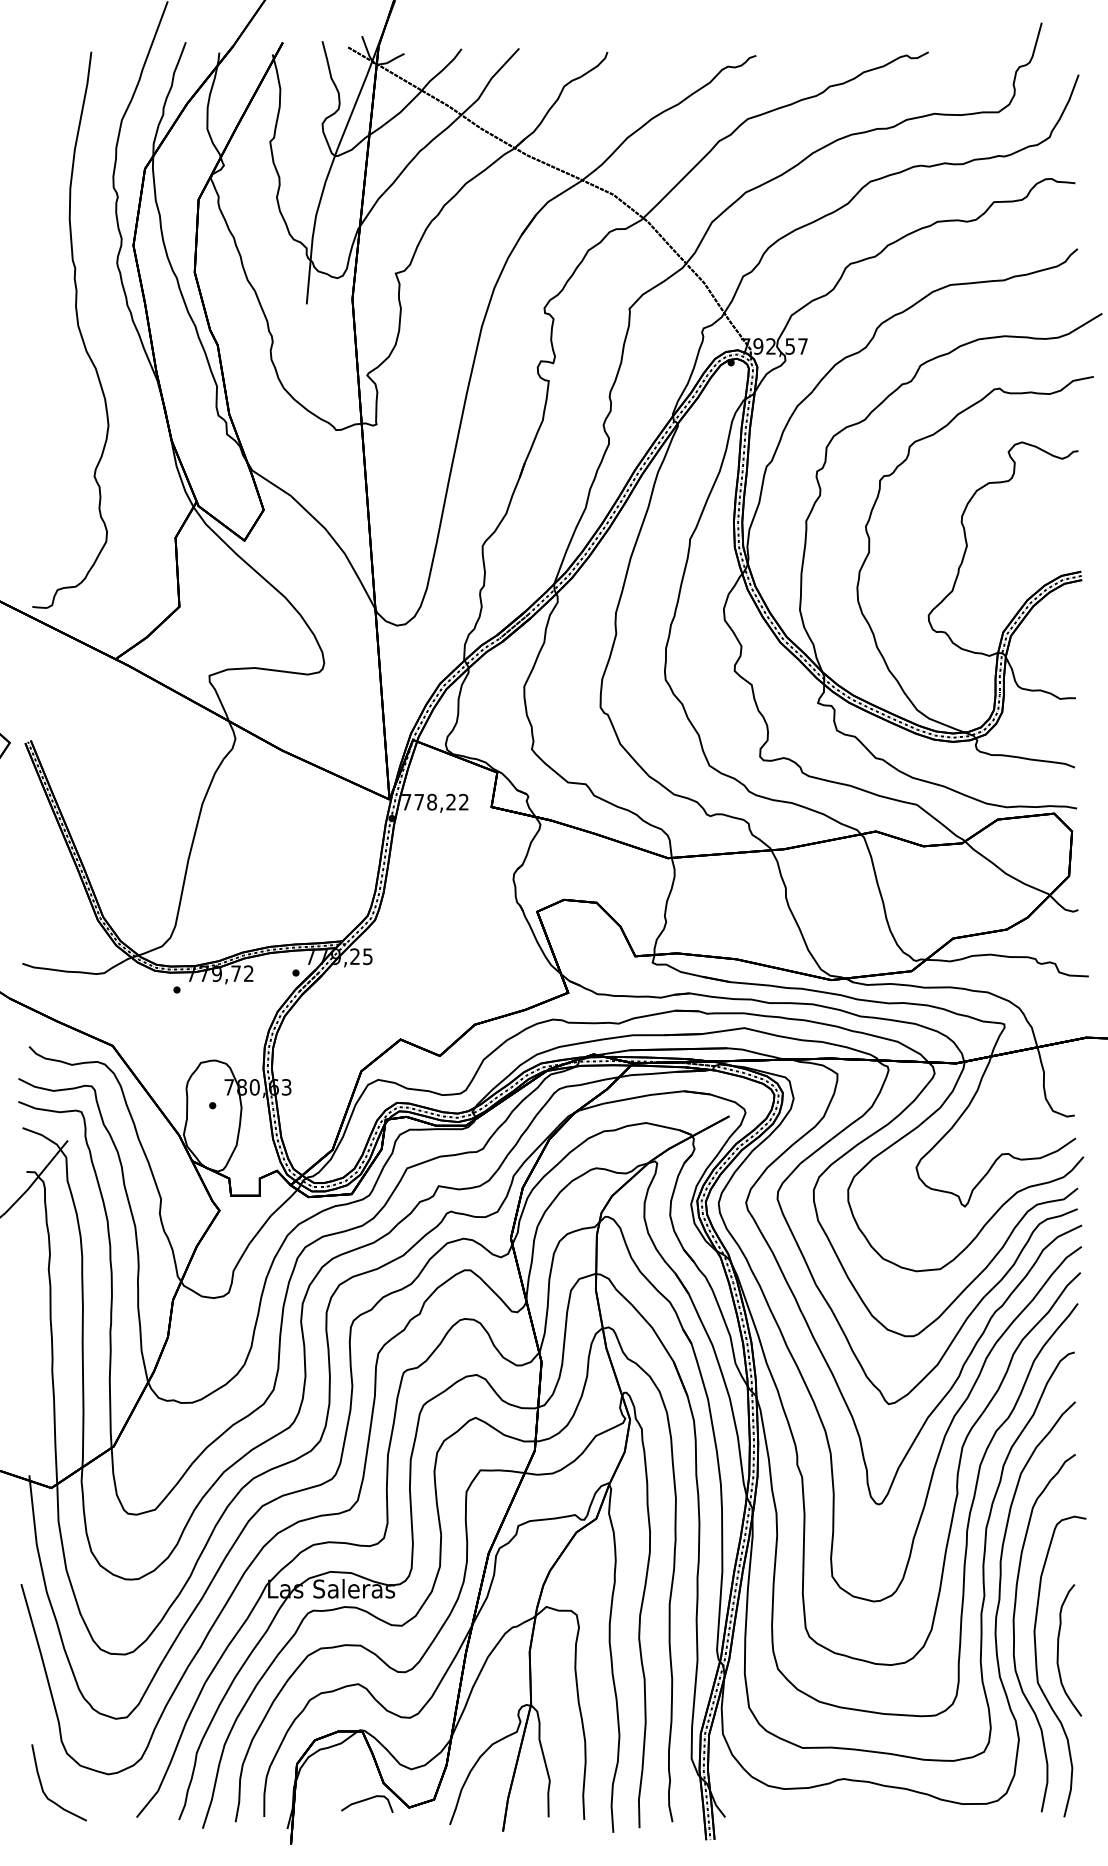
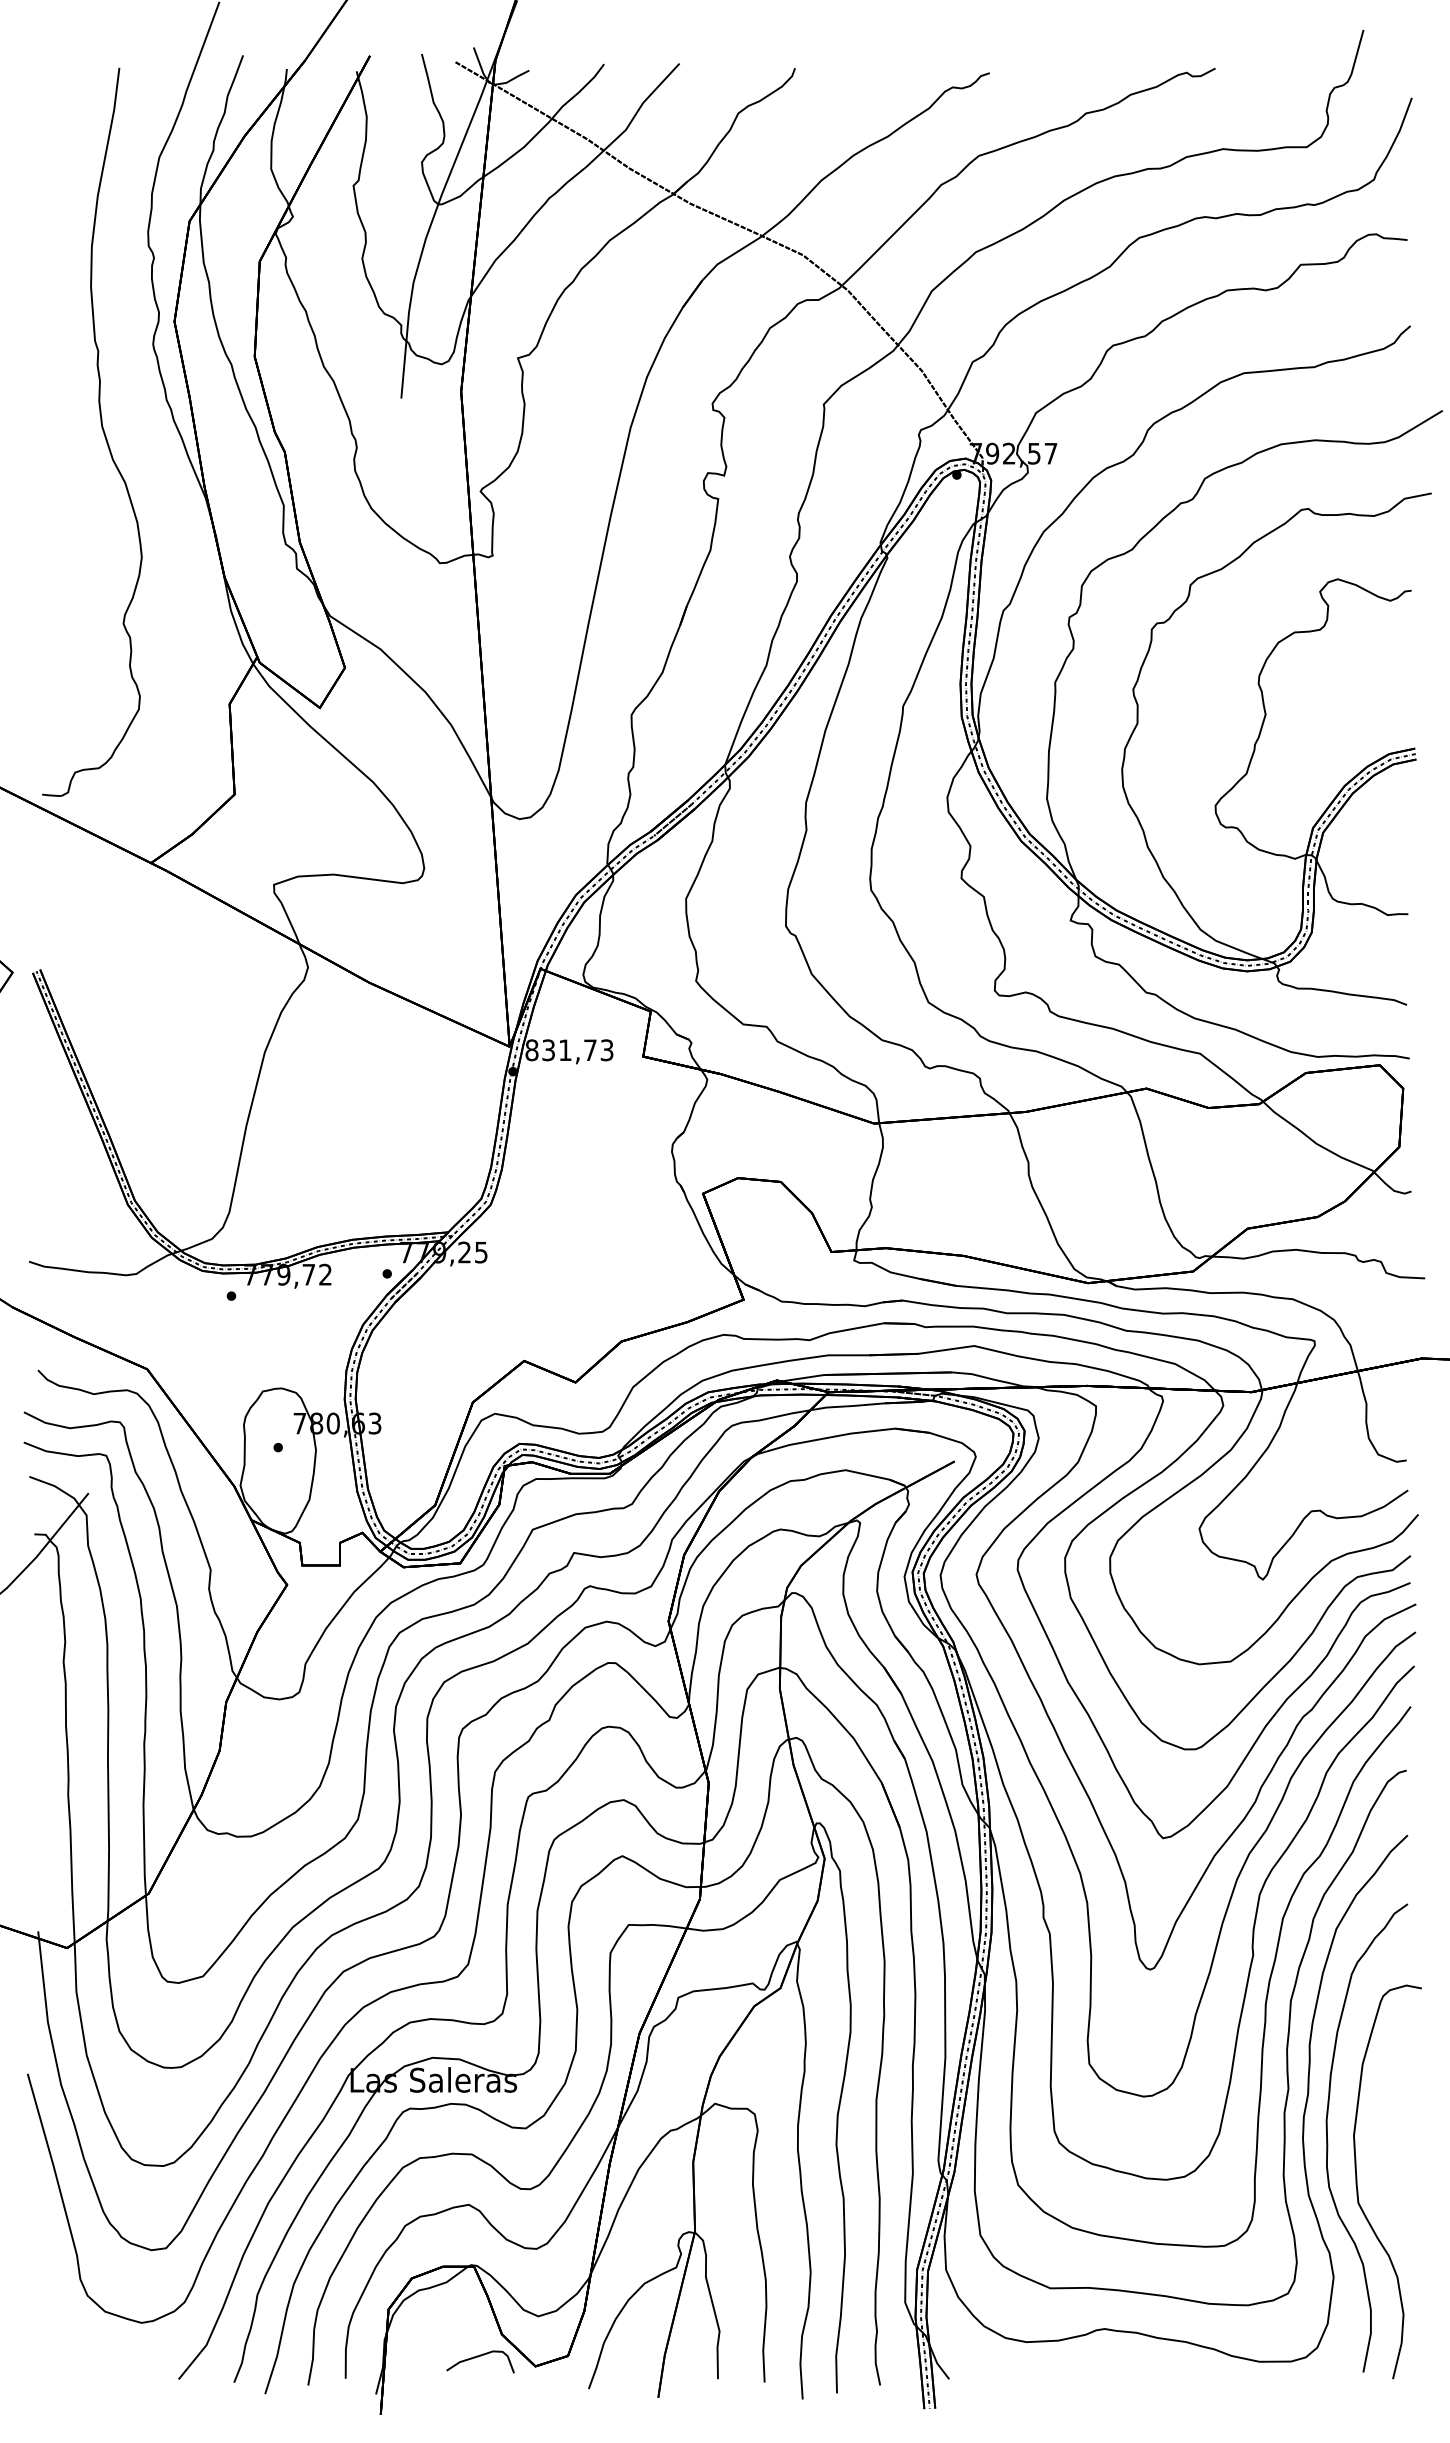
text: (435, 802) -> (569, 1050), 778,22 -> 831,73
curve: (1058, 1650) -> (1385, 2160), removed
curve: (42, 1786) -> (55, 2338), removed

